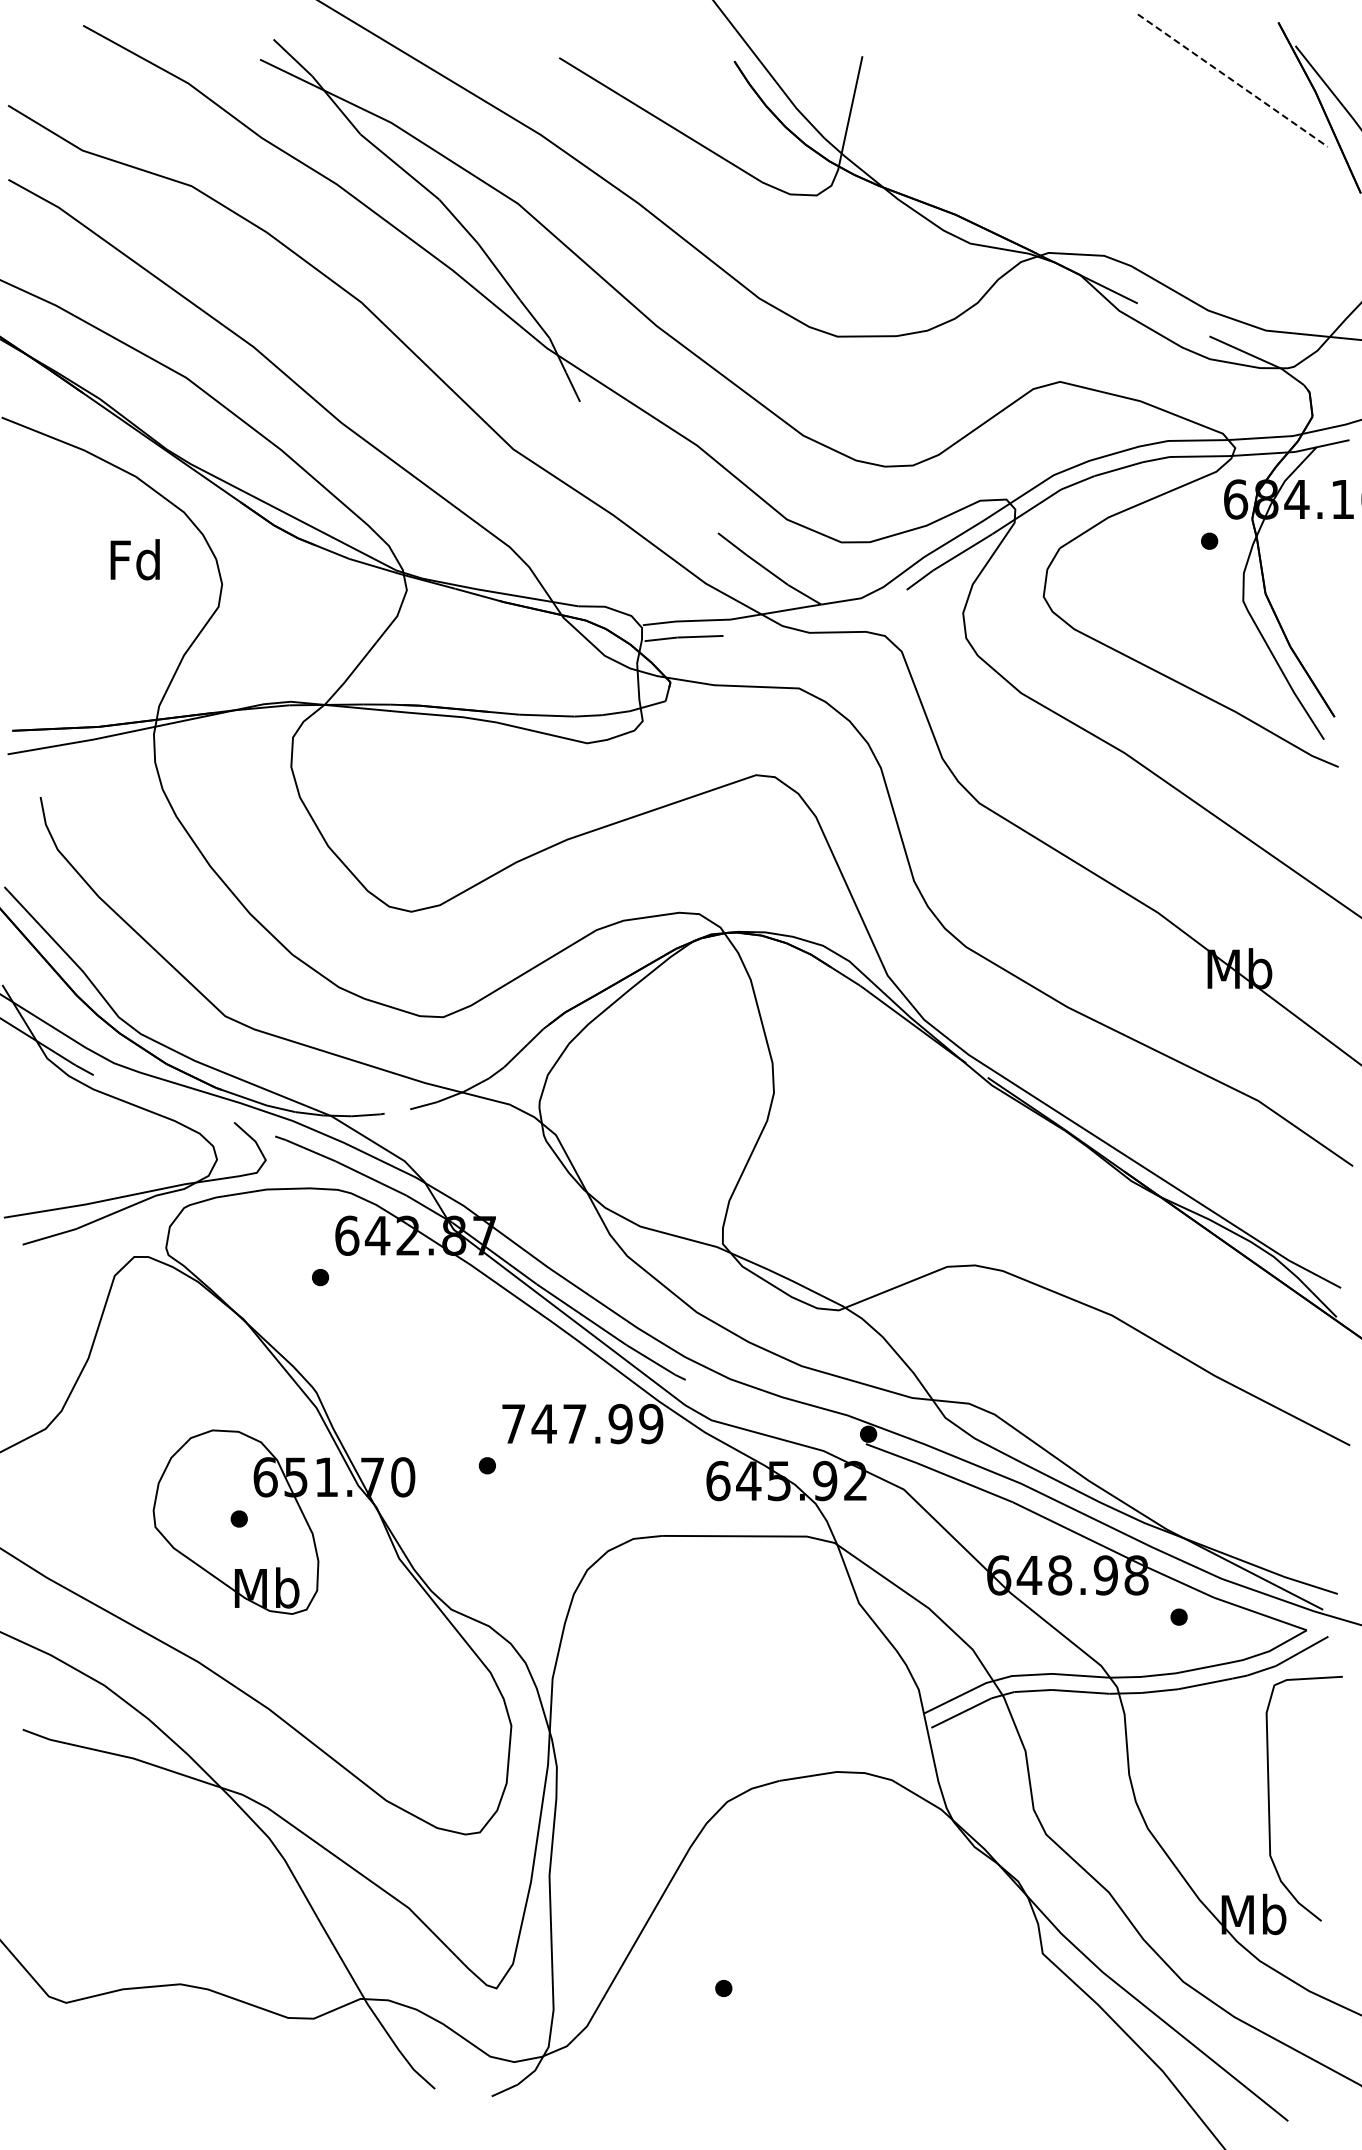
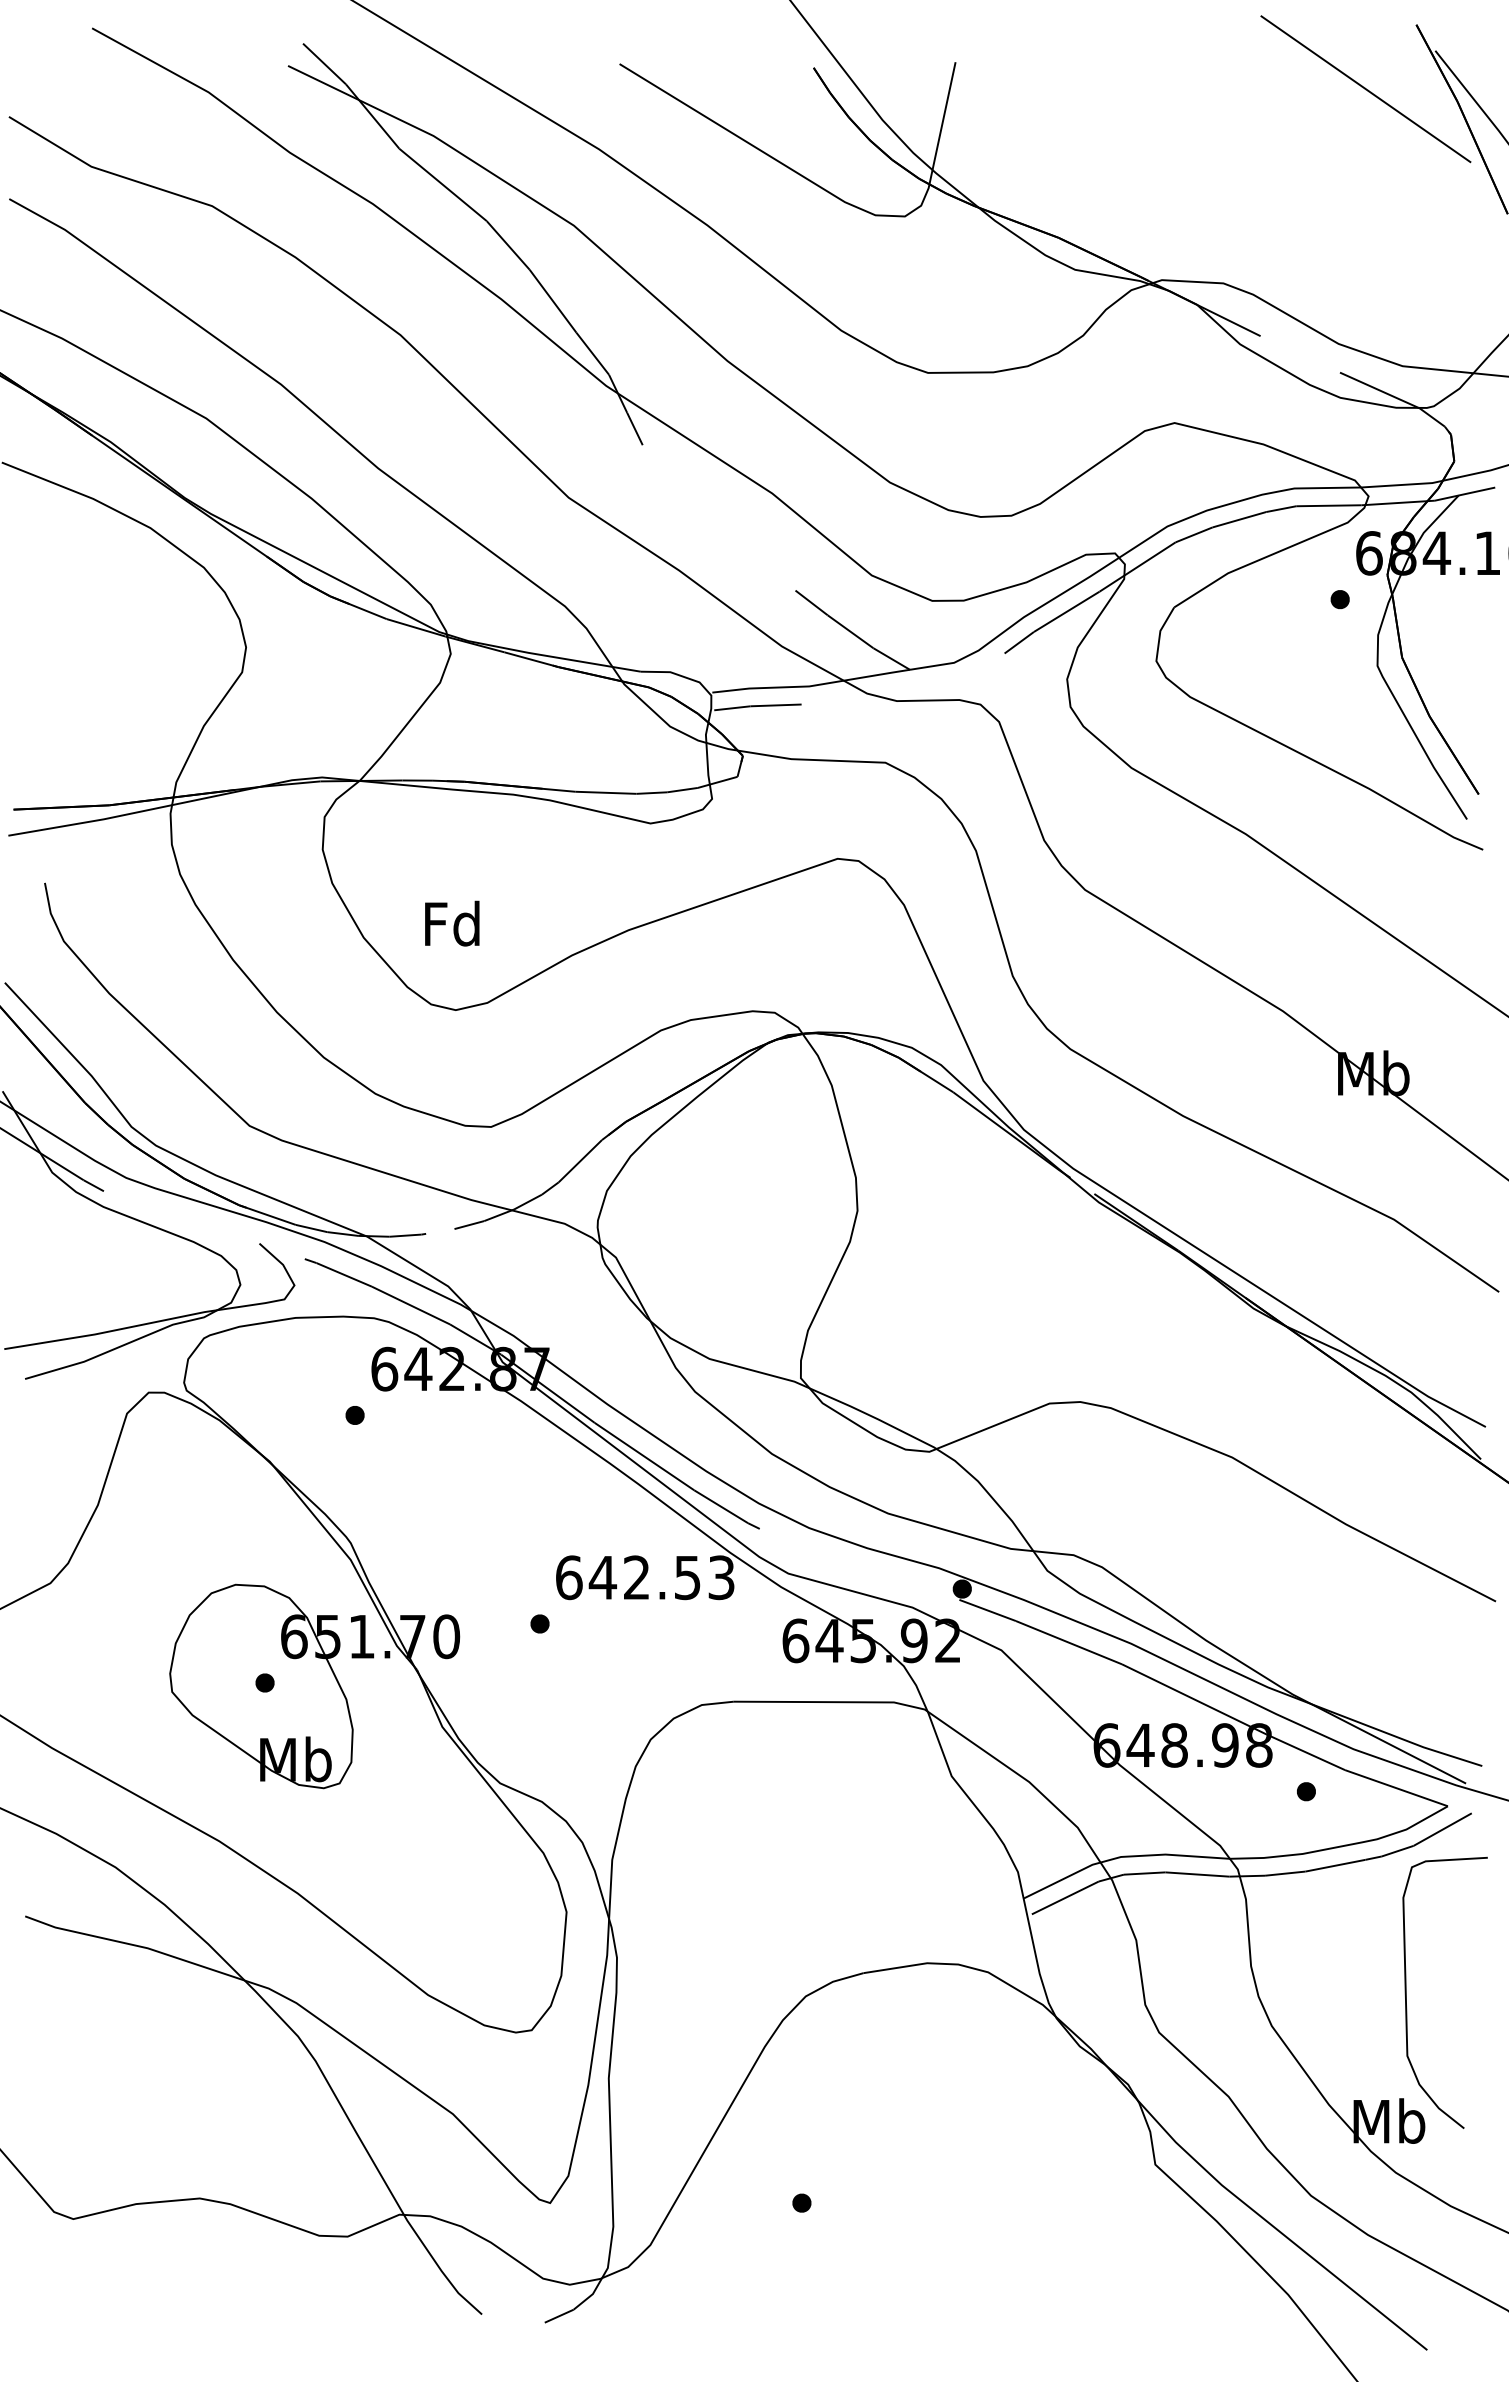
line: (1232, 80) -> (1365, 89), dashed -> solid
text: (134, 559) -> (451, 923), moved
text: (582, 1423) -> (645, 1577), 747.99 -> 642.53

